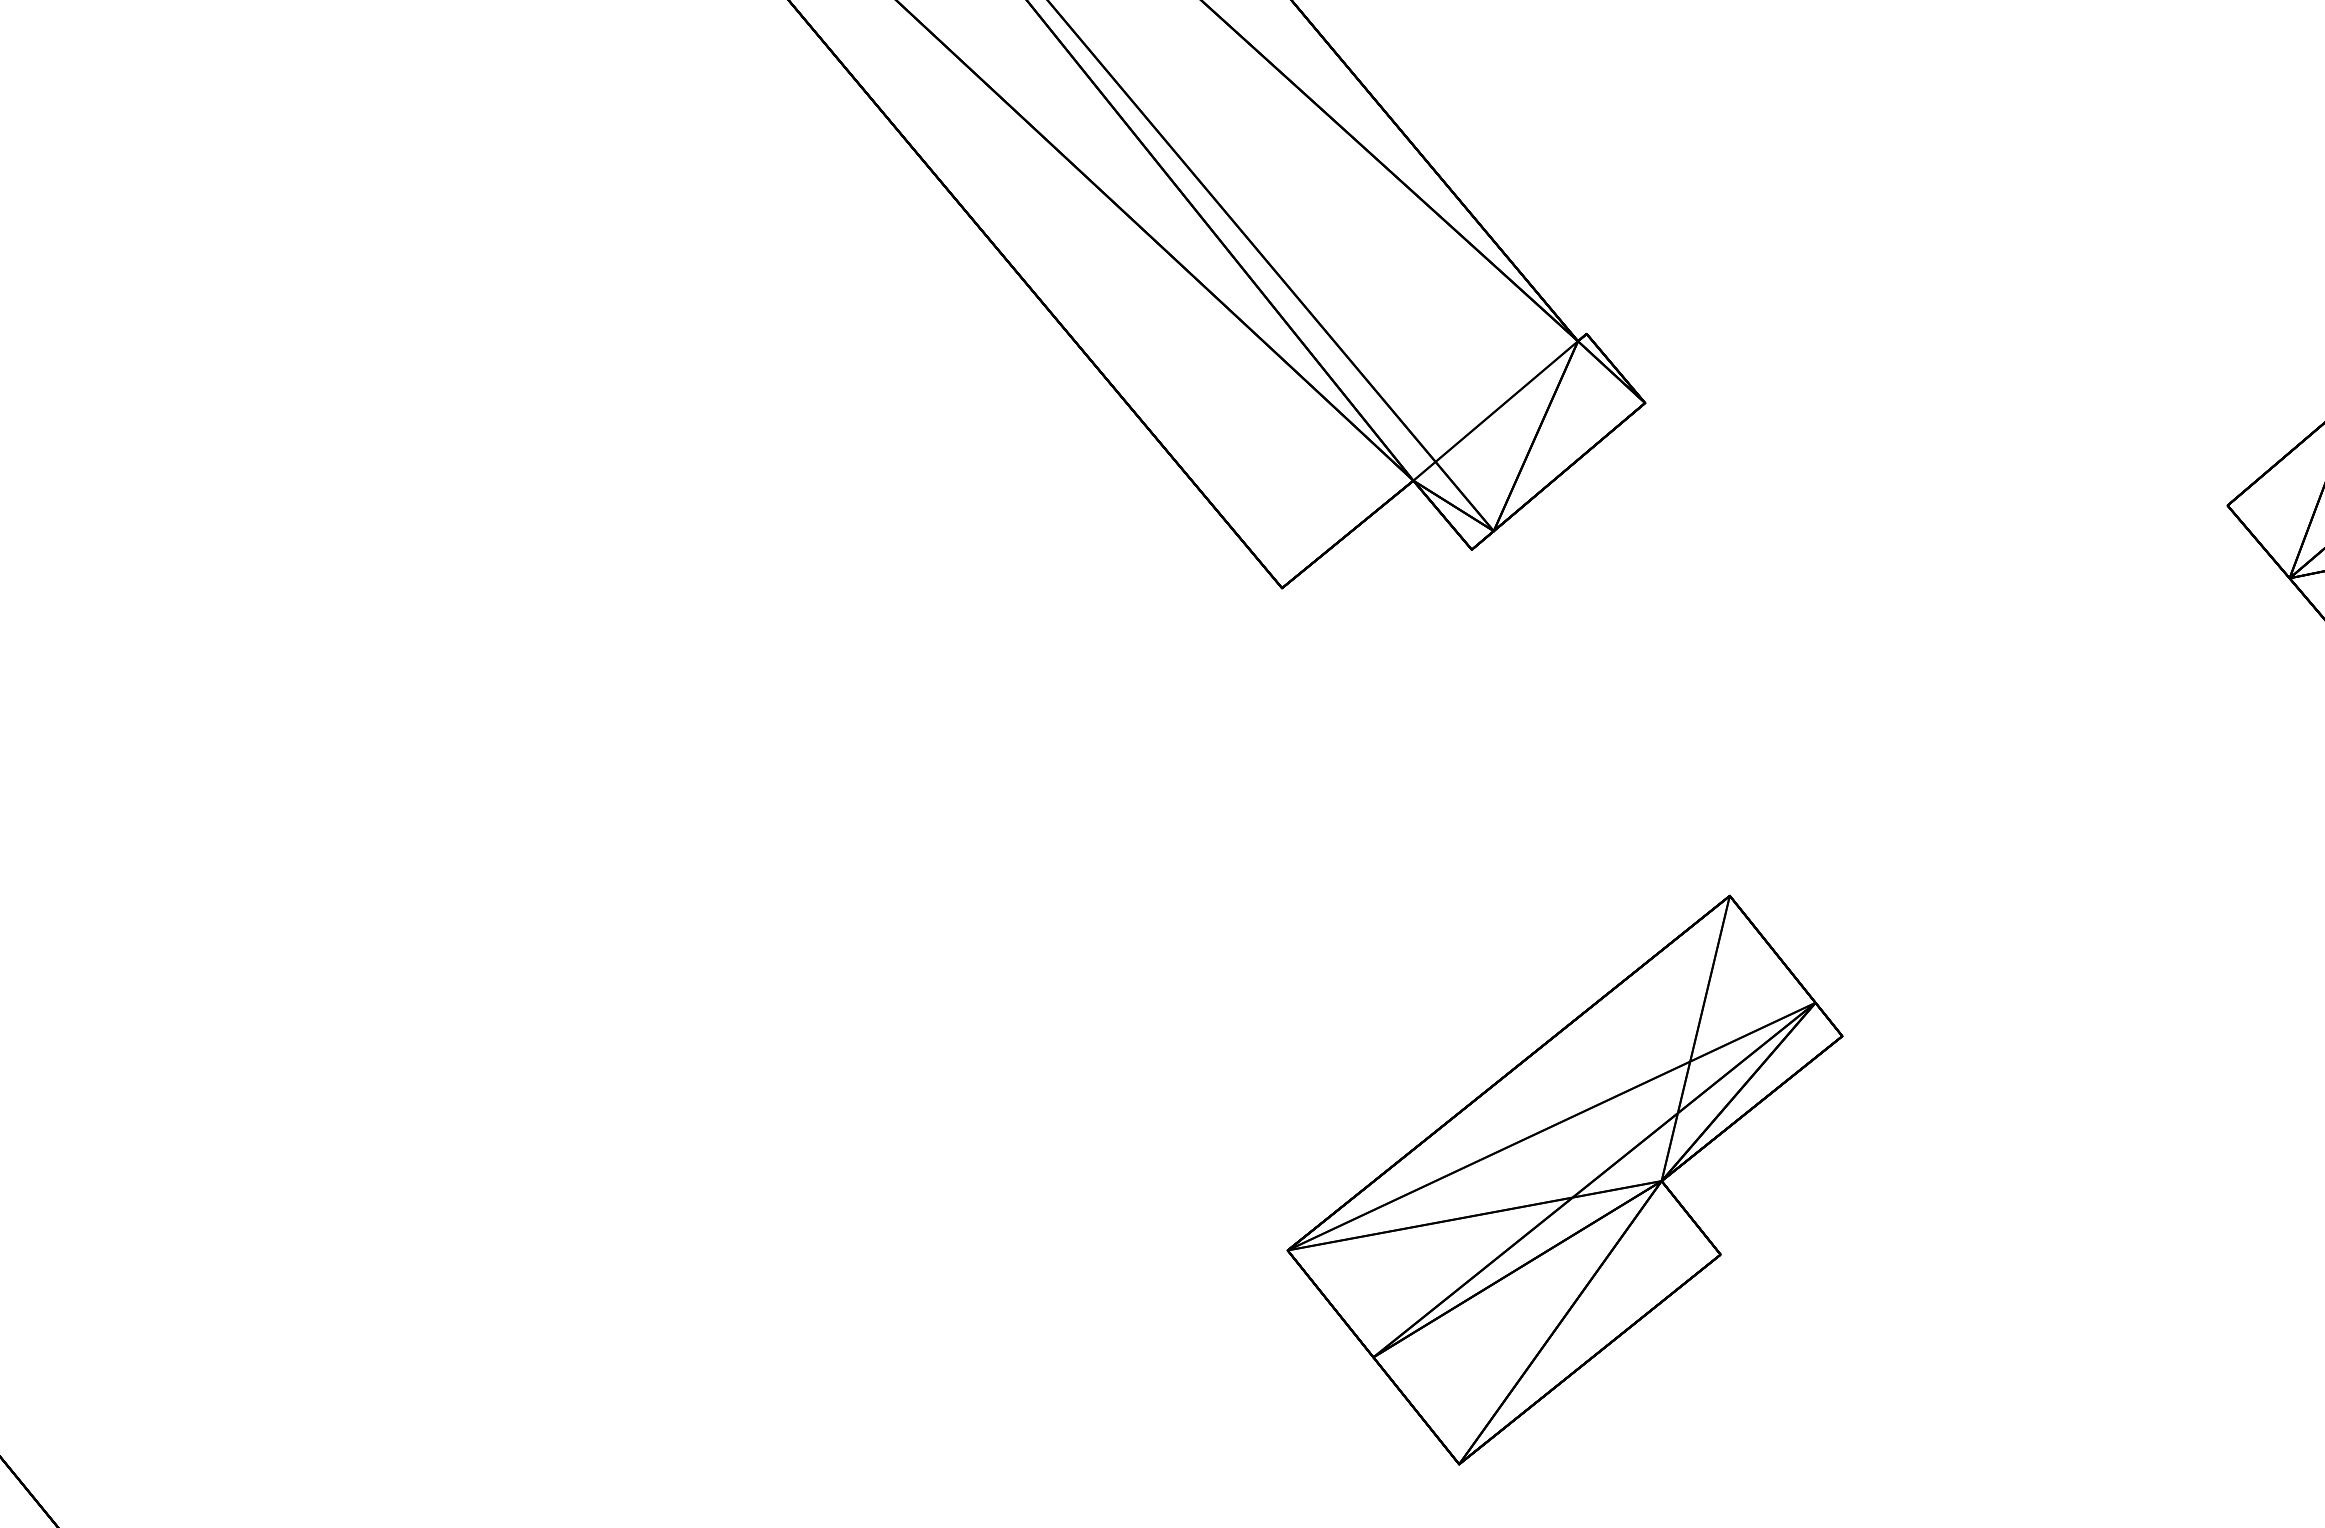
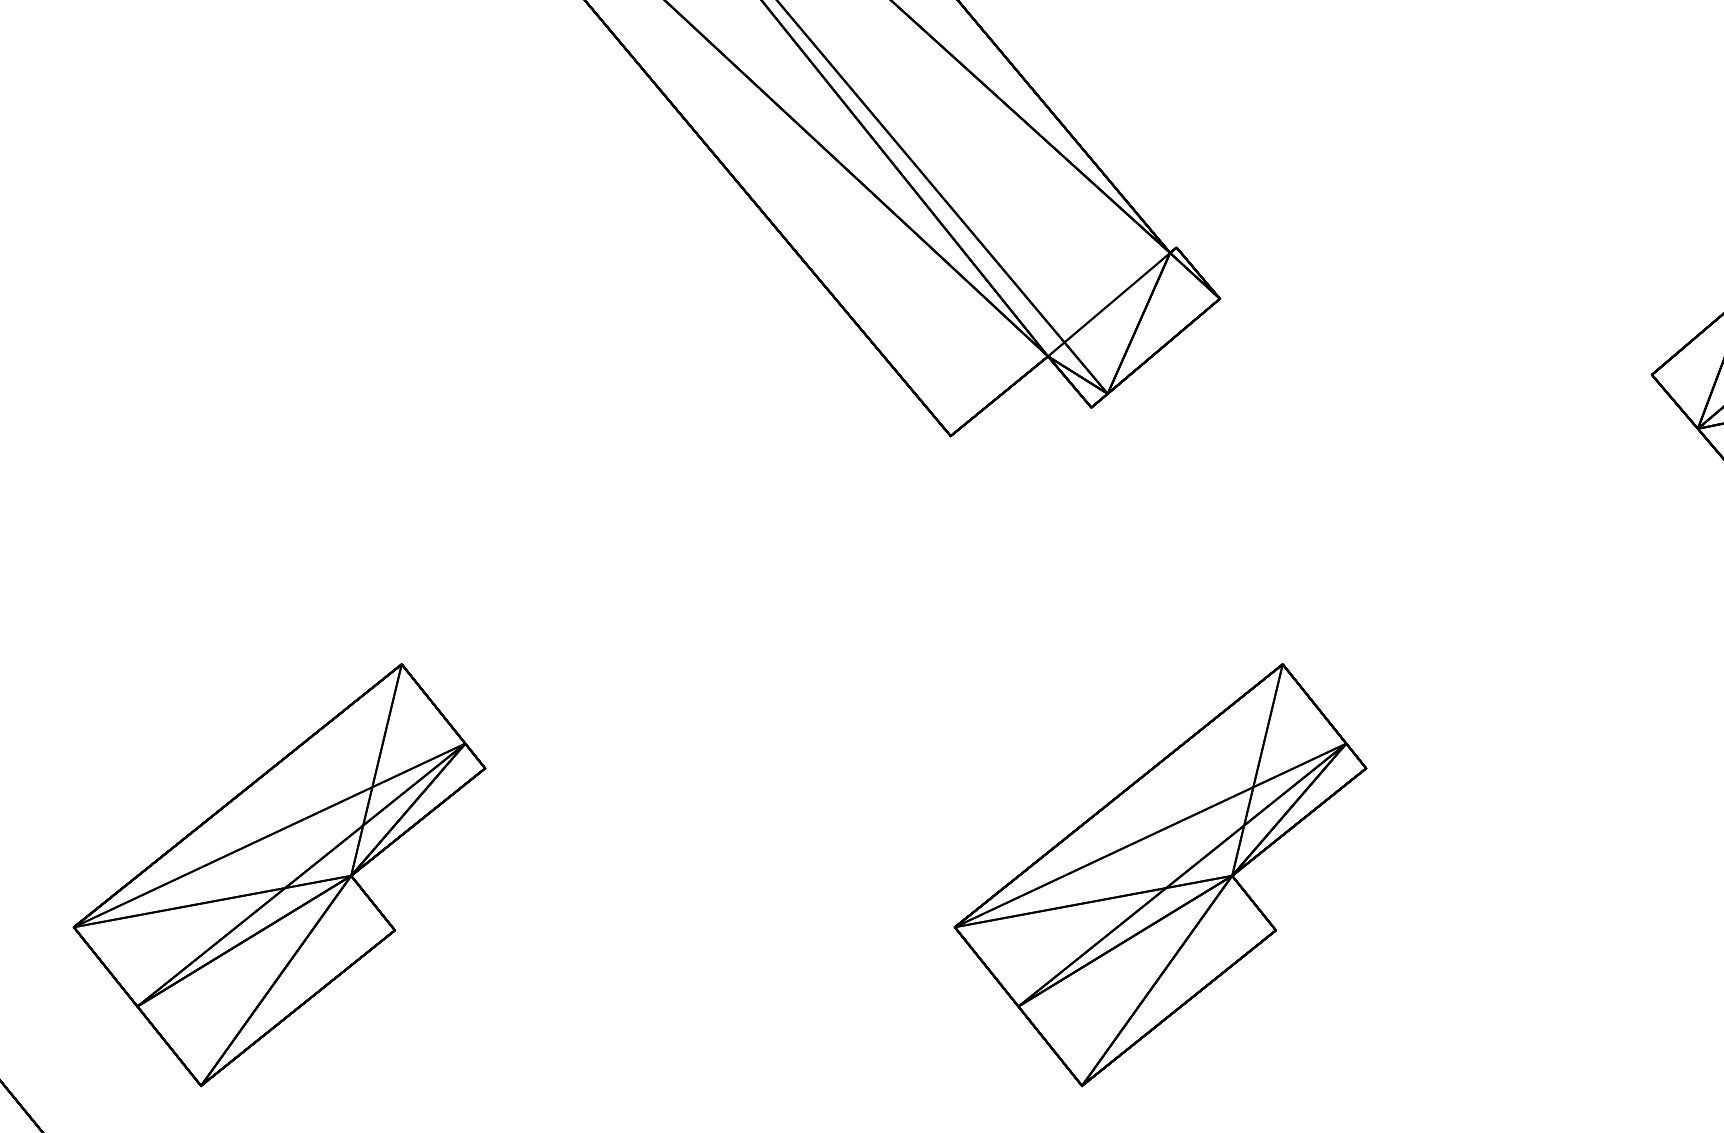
part: (377, 1180) -> (279, 875), added

